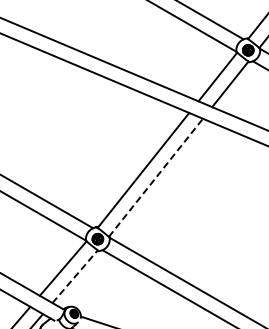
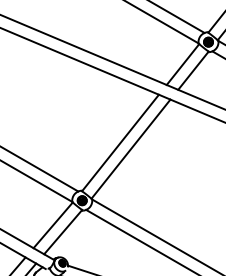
line: (155, 177) -> (130, 148), dashed -> solid
line: (75, 276) -> (63, 232), dashed -> solid

